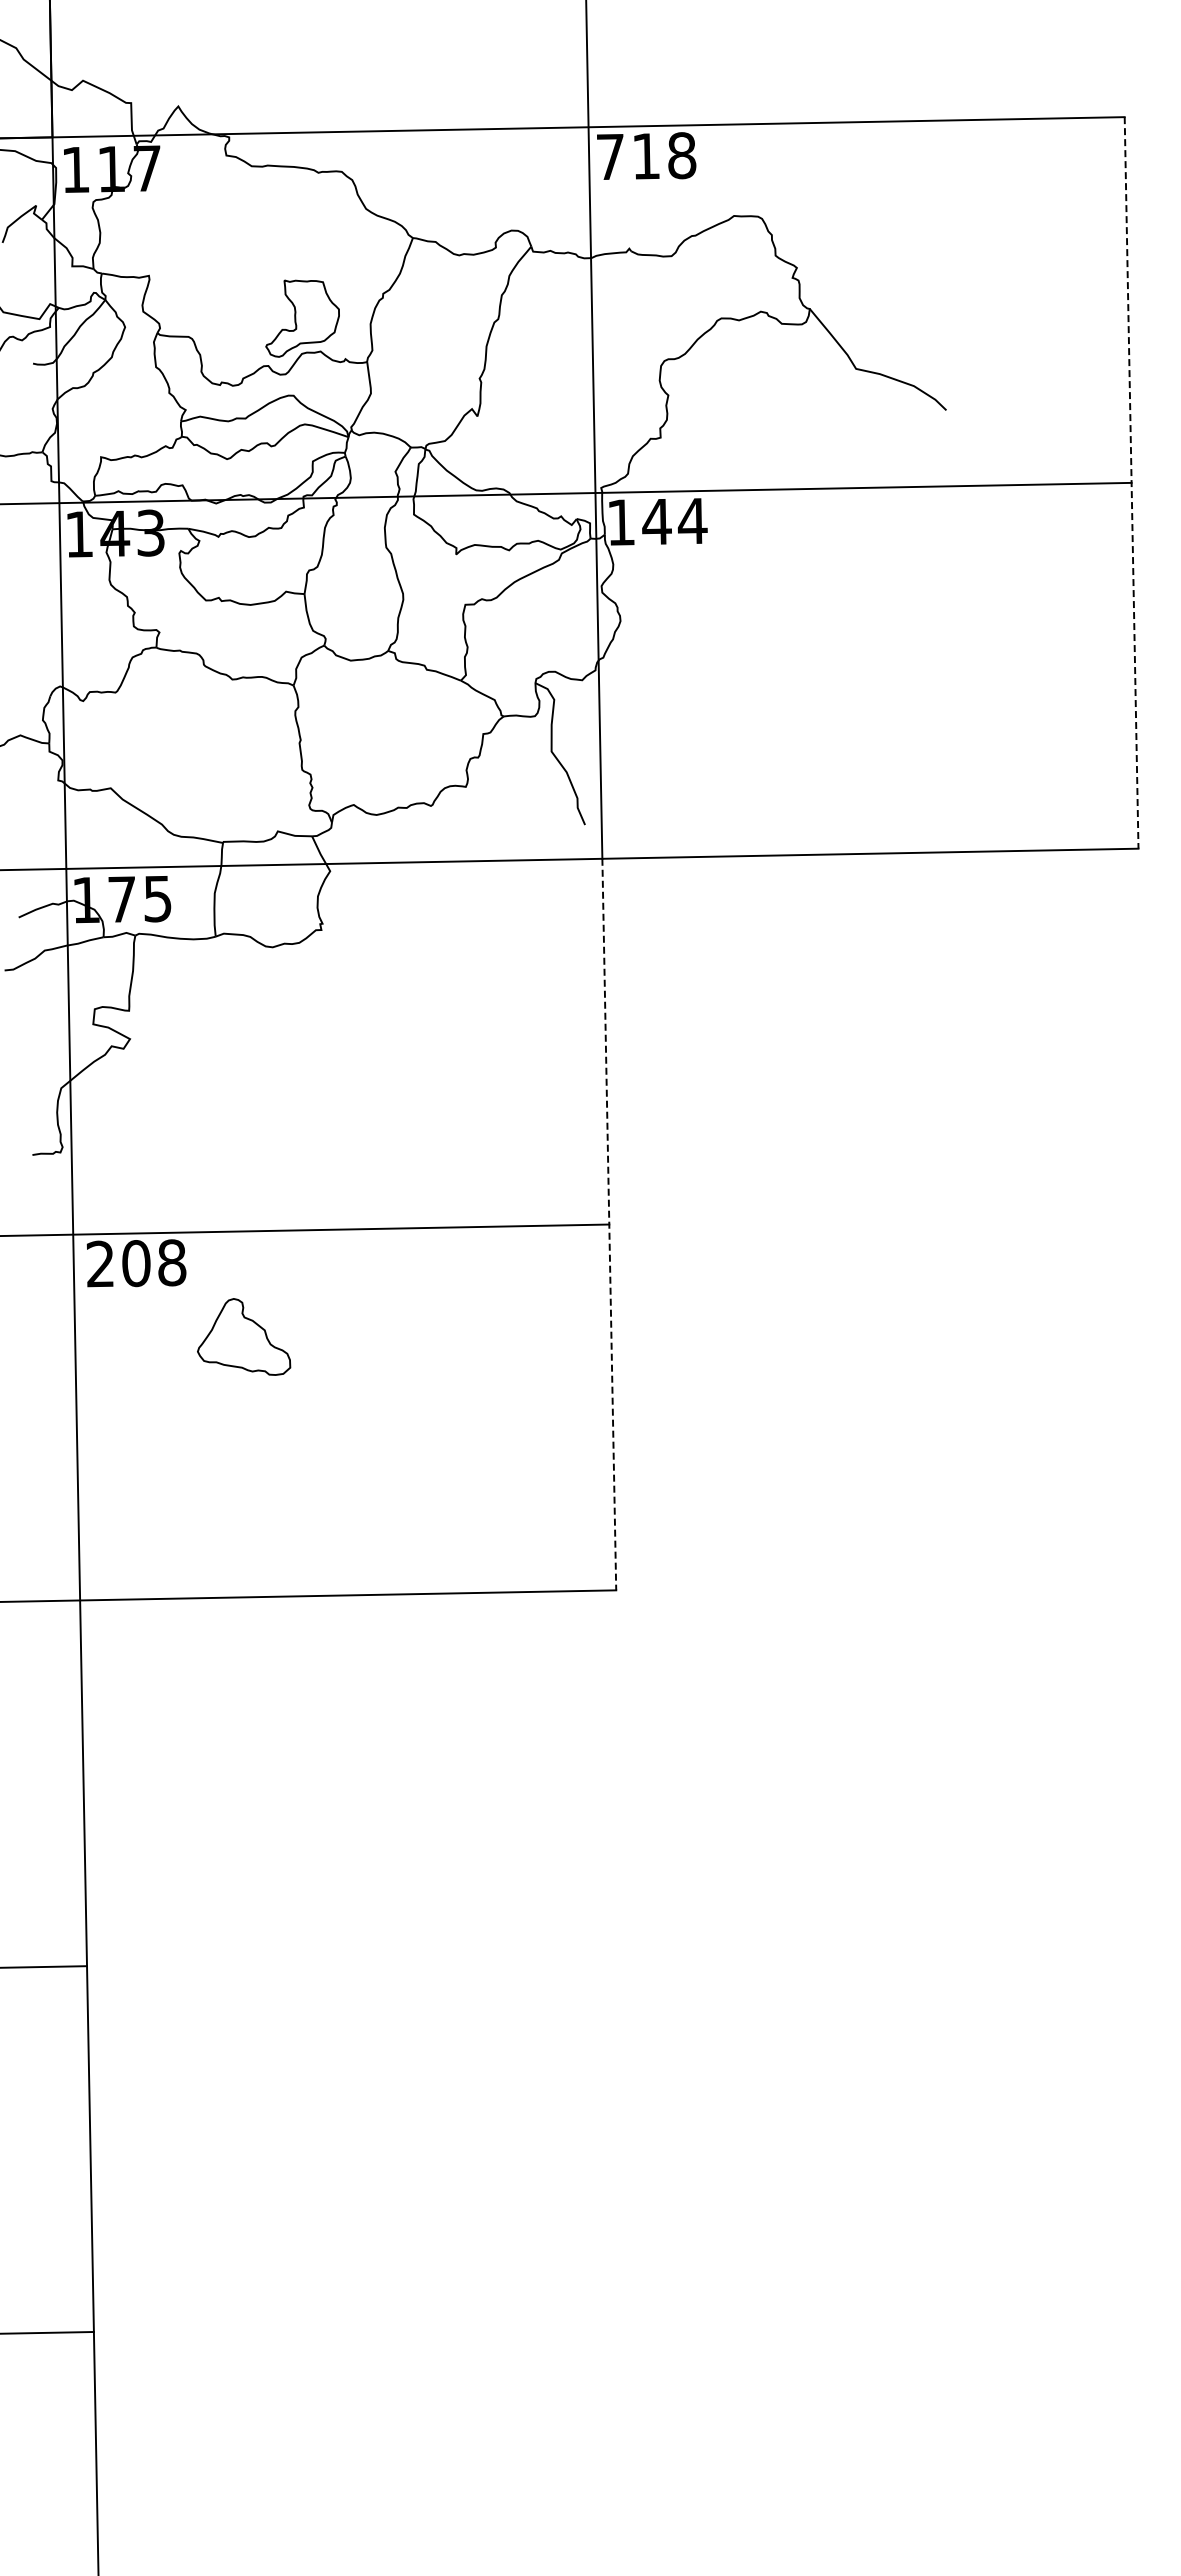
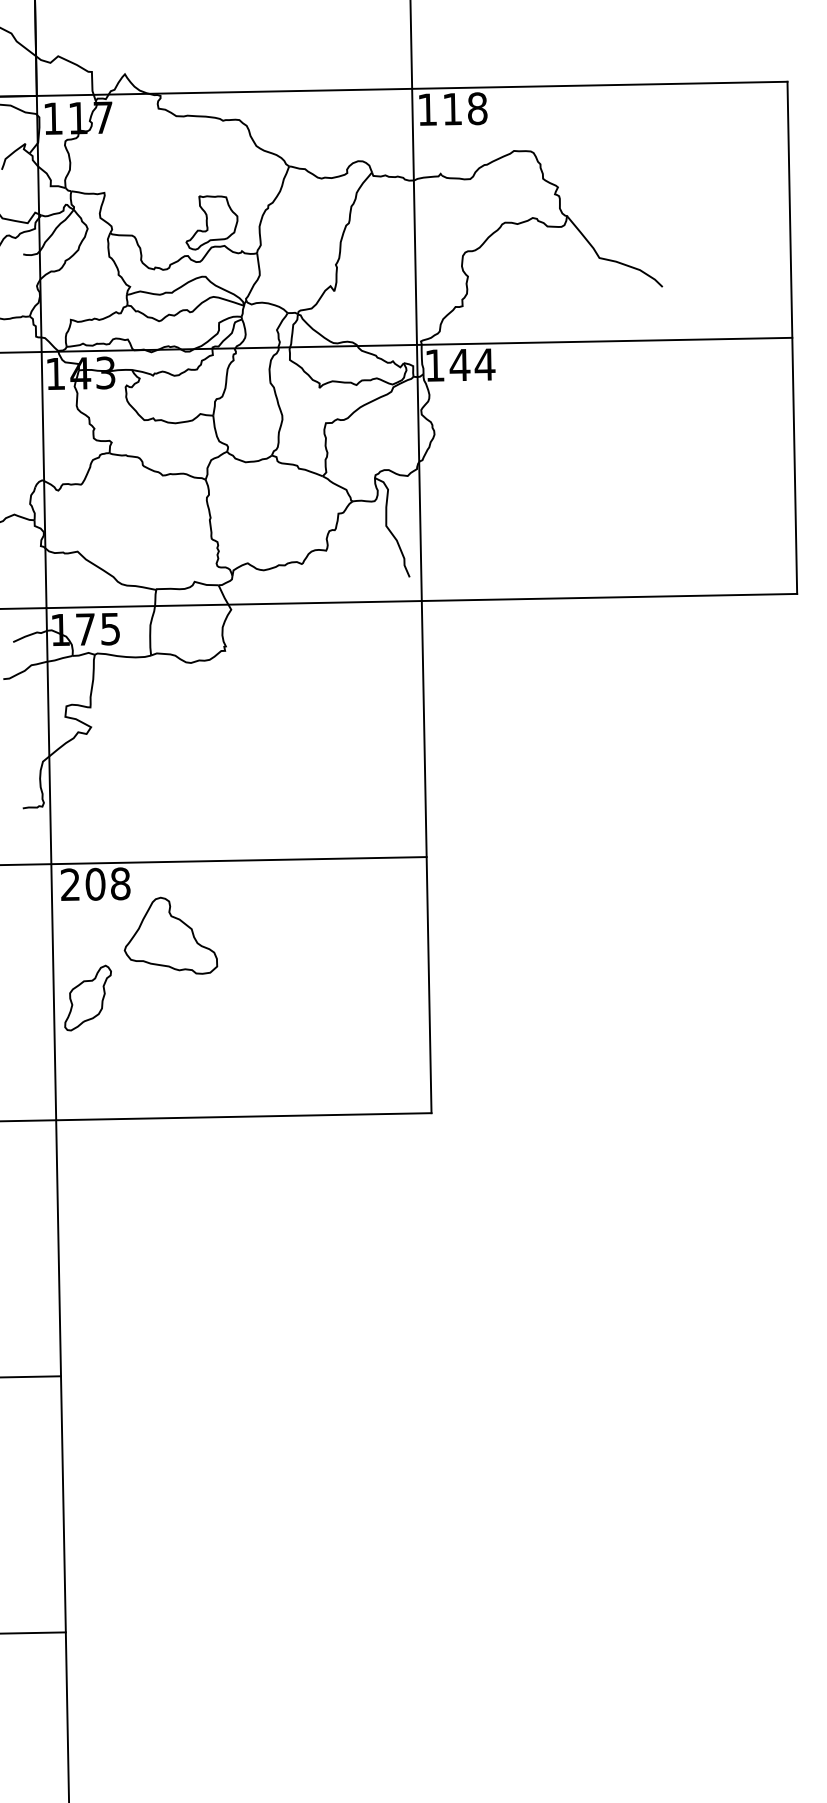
text: (610, 156) -> (427, 109), 718 -> 118
line: (1131, 482) -> (792, 337), dashed -> solid
line: (609, 1224) -> (426, 857), dashed -> solid
part: (243, 1336) -> (170, 935), size x1.43
part: (125, 1425) -> (87, 997), added

